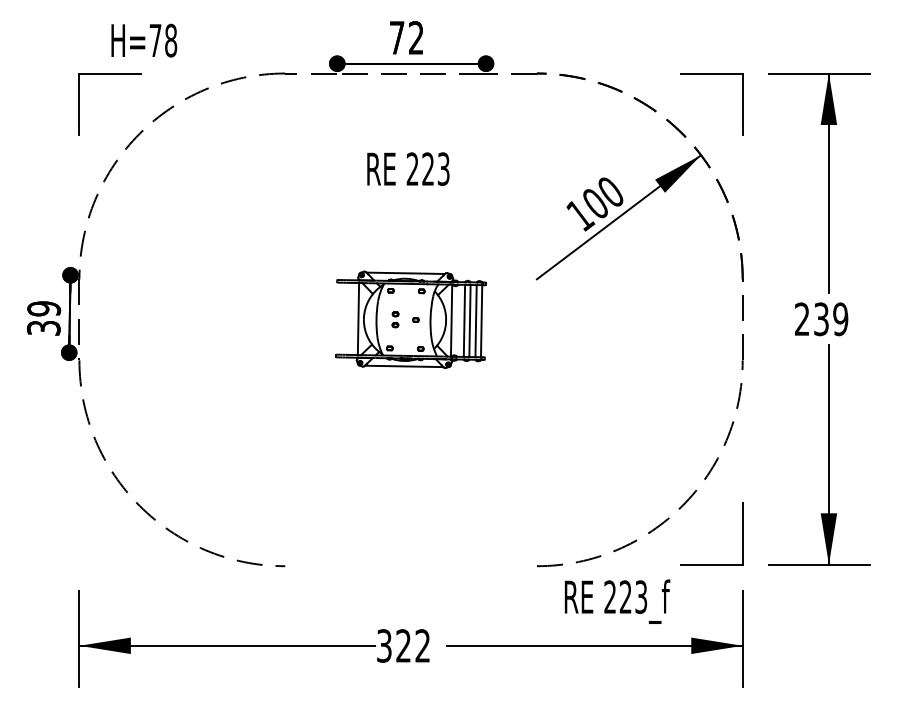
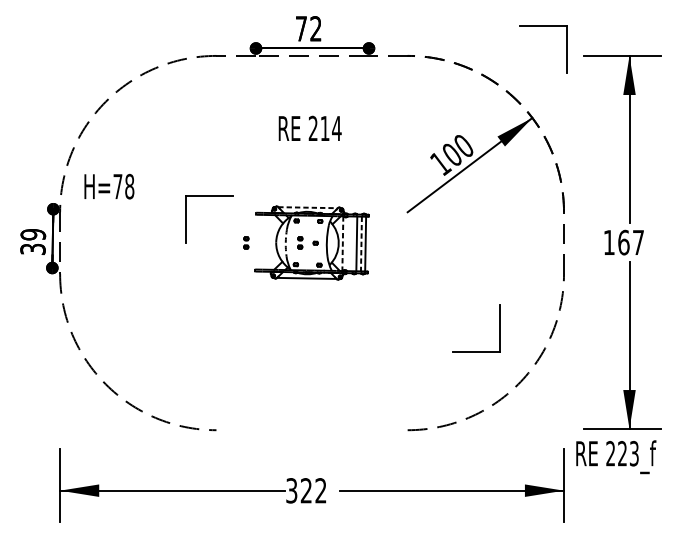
text: (144, 40) -> (109, 186), moved
part: (109, 74) -> (209, 196), moved
part: (711, 74) -> (543, 27), moved
text: (436, 169) -> (331, 128), 223 -> 214
line: (406, 273) -> (308, 207), solid -> dashed
part: (324, 319) -> (246, 242), added
line: (358, 319) -> (272, 242), removed
arc: (376, 319) -> (285, 242), solid -> dashed
text: (821, 319) -> (623, 242), 239 -> 167
line: (464, 320) -> (352, 243), removed
line: (451, 321) -> (342, 244), solid -> dashed
line: (476, 321) -> (361, 244), solid -> dashed
part: (742, 533) -> (500, 327), moved
text: (617, 601) -> (616, 457), moved

